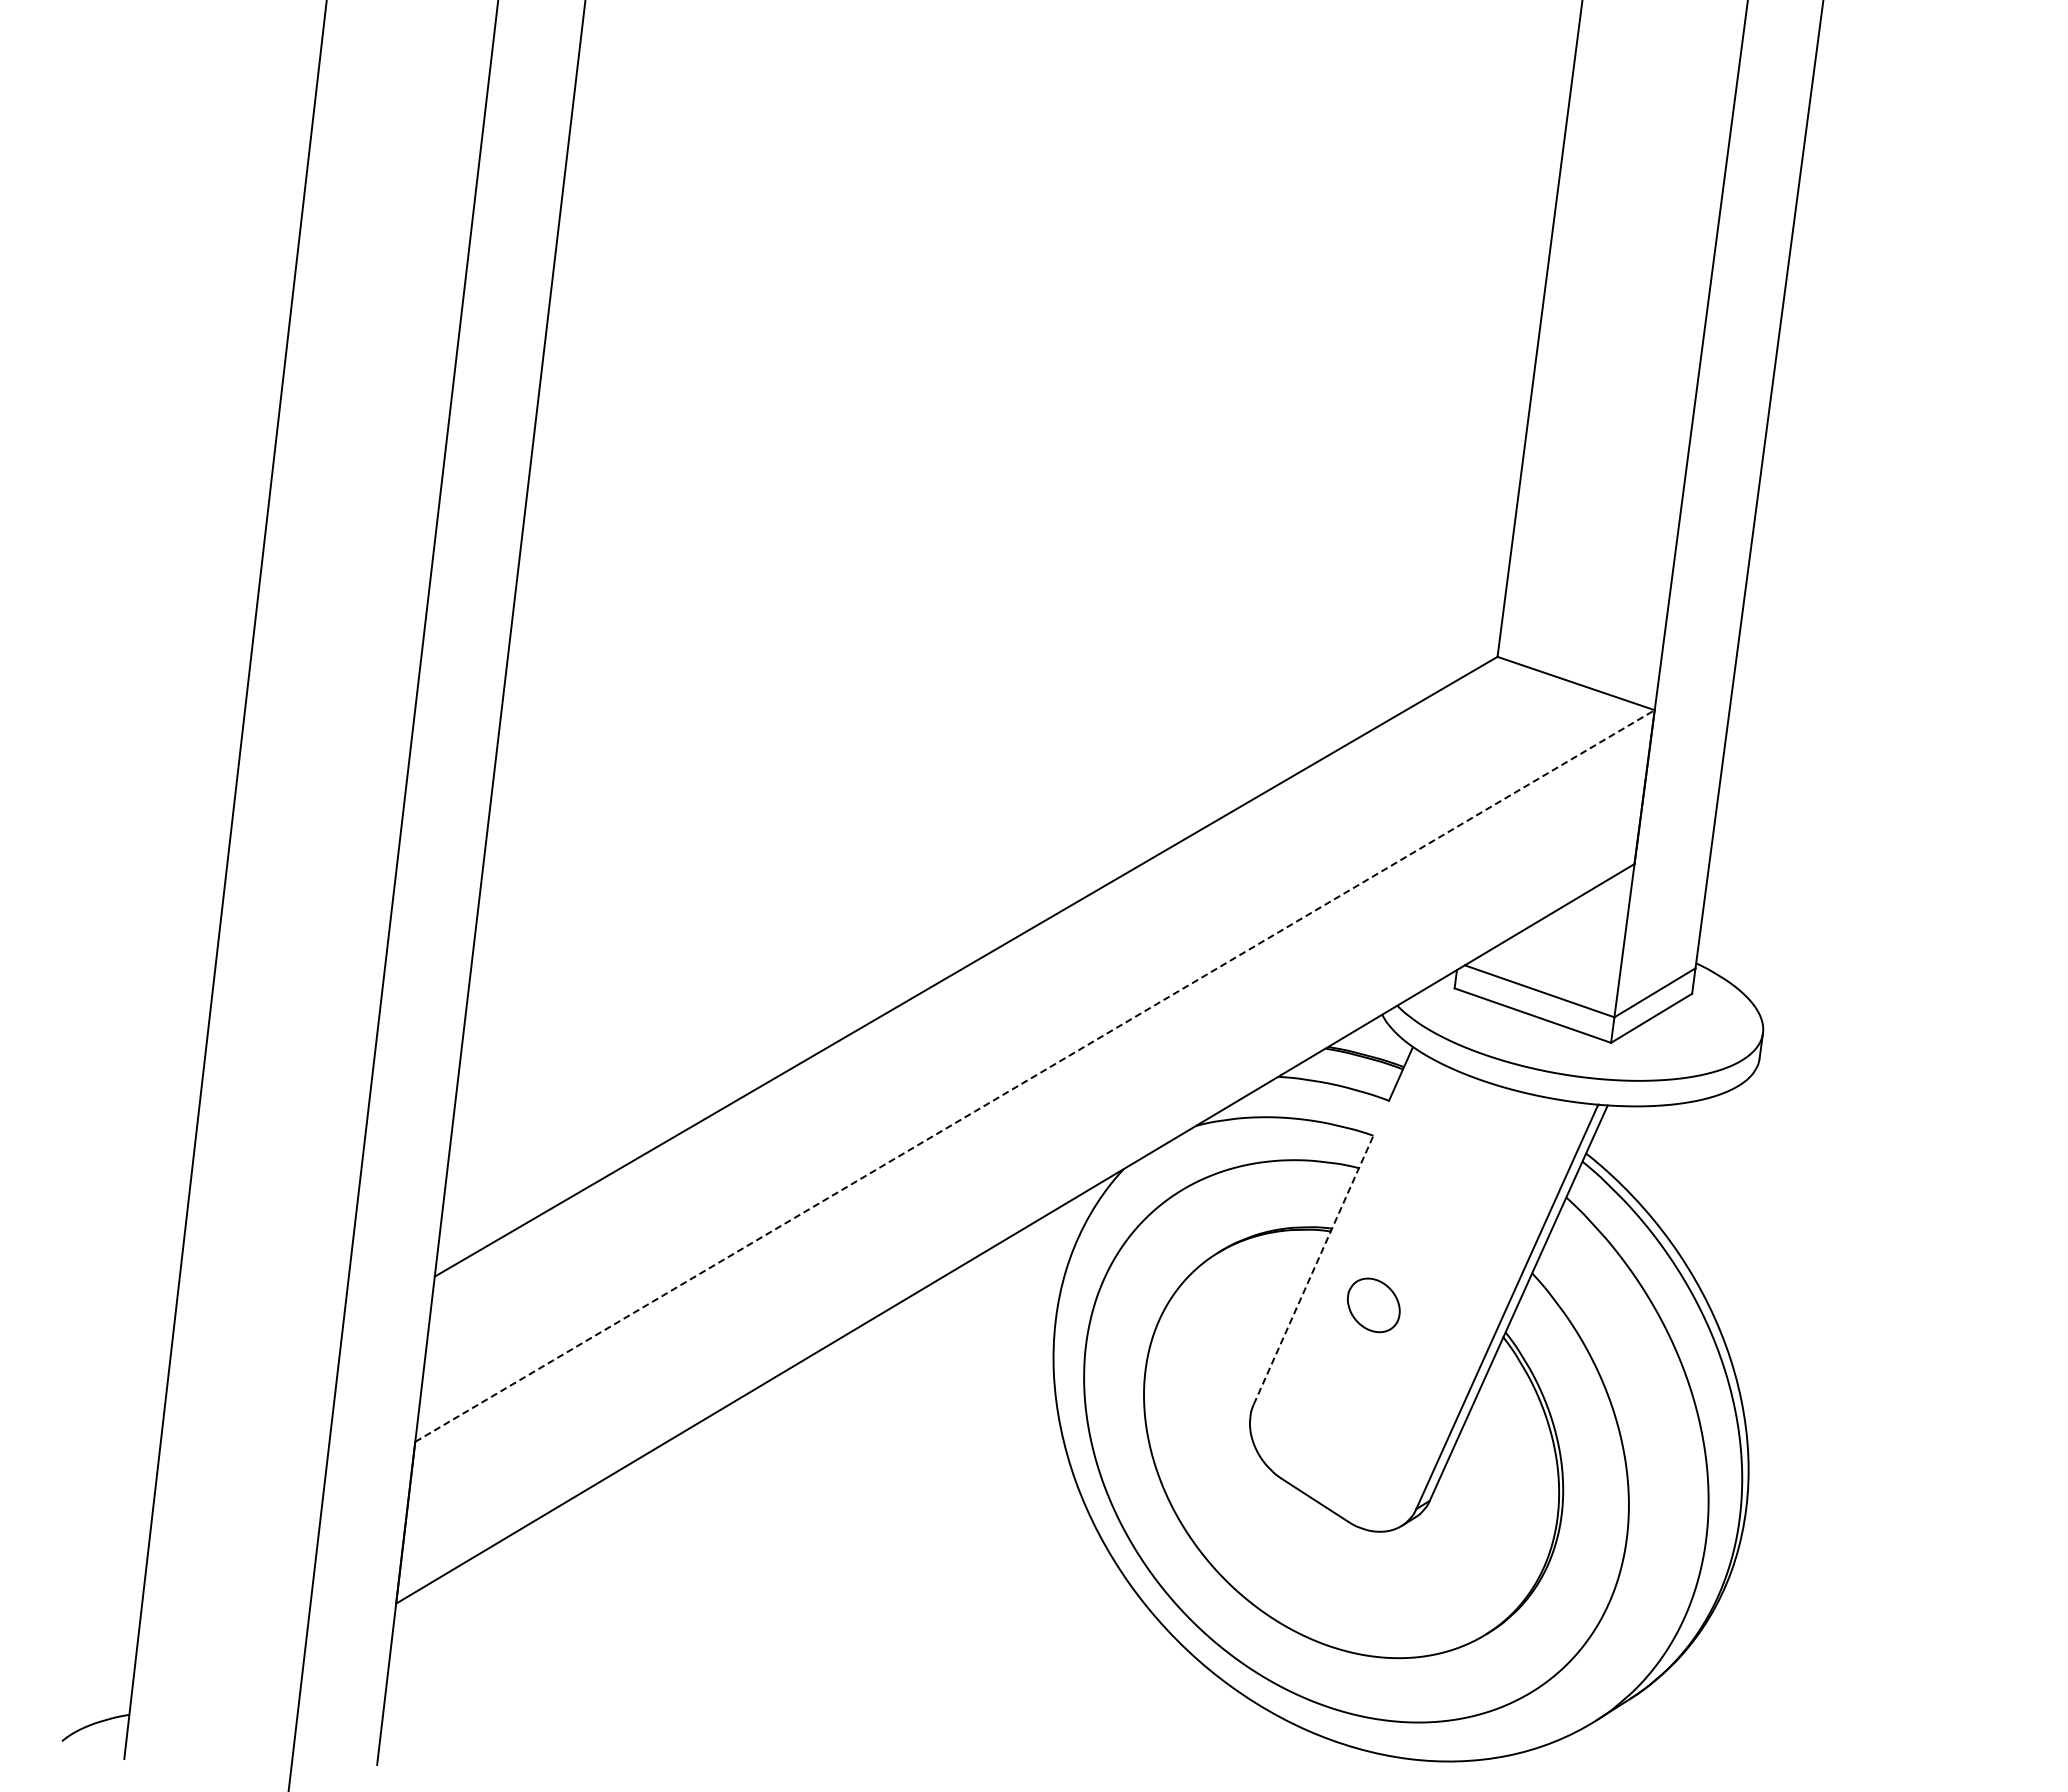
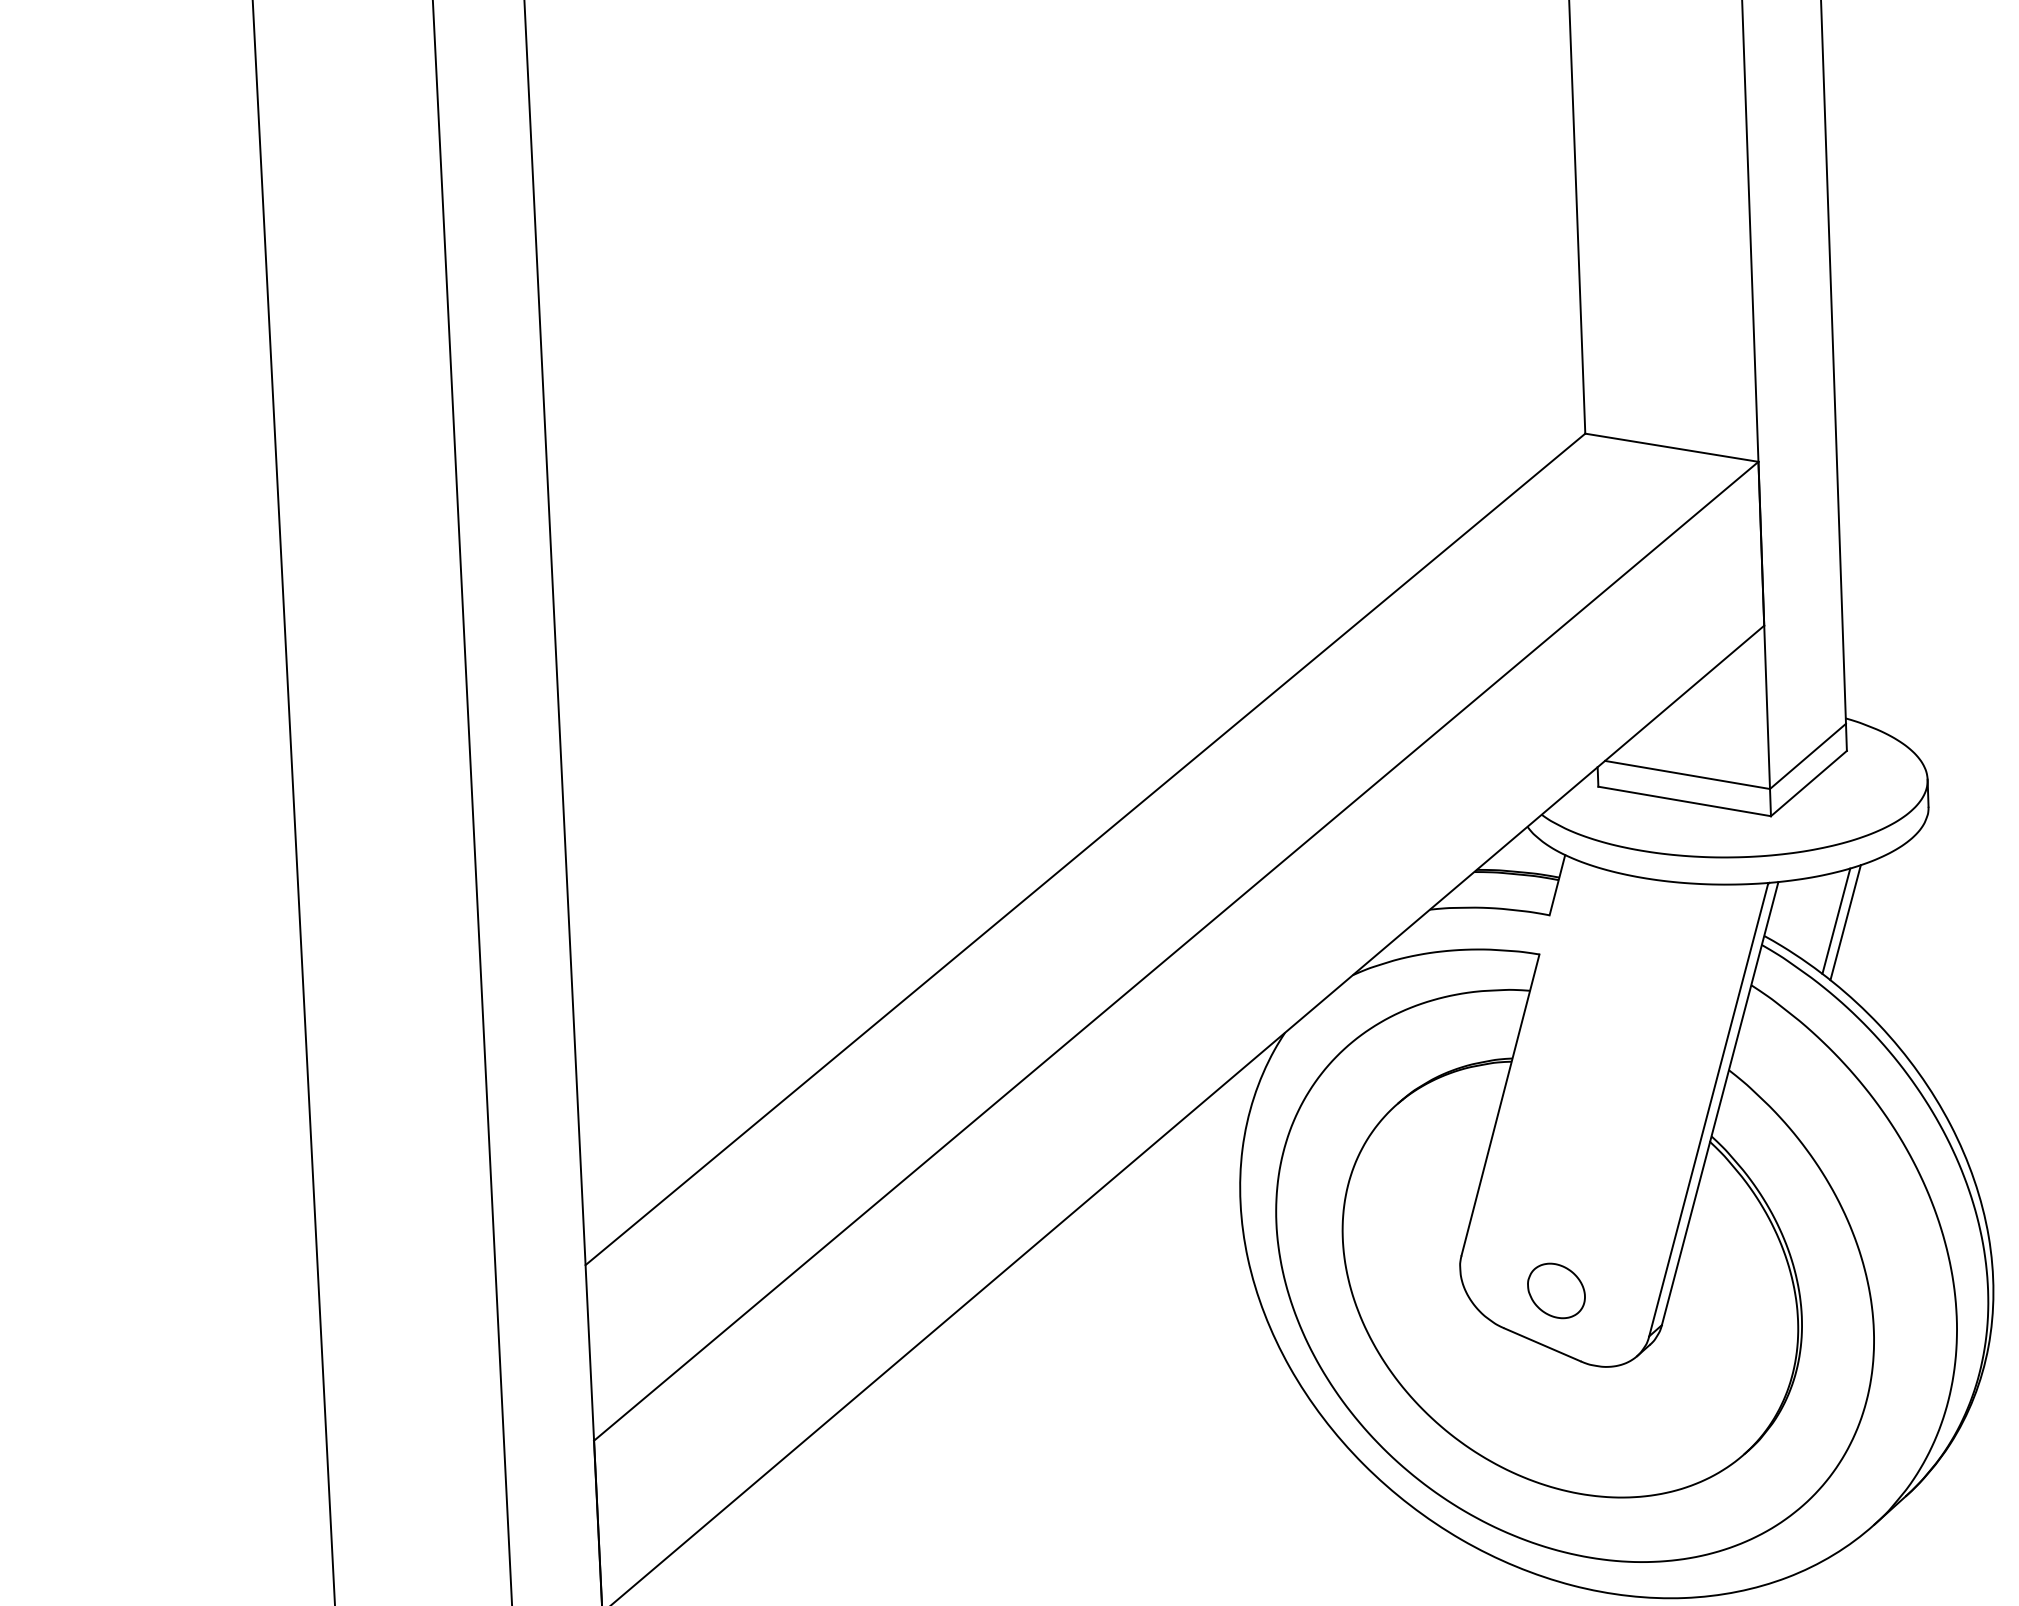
line: (1035, 1076) -> (1176, 951), dashed -> solid
line: (1655, 1151) -> (1836, 921), added
line: (1664, 1153) -> (1845, 922), added
line: (1313, 1269) -> (1500, 1104), dashed -> solid
part: (1373, 1305) -> (1556, 1291), moved

